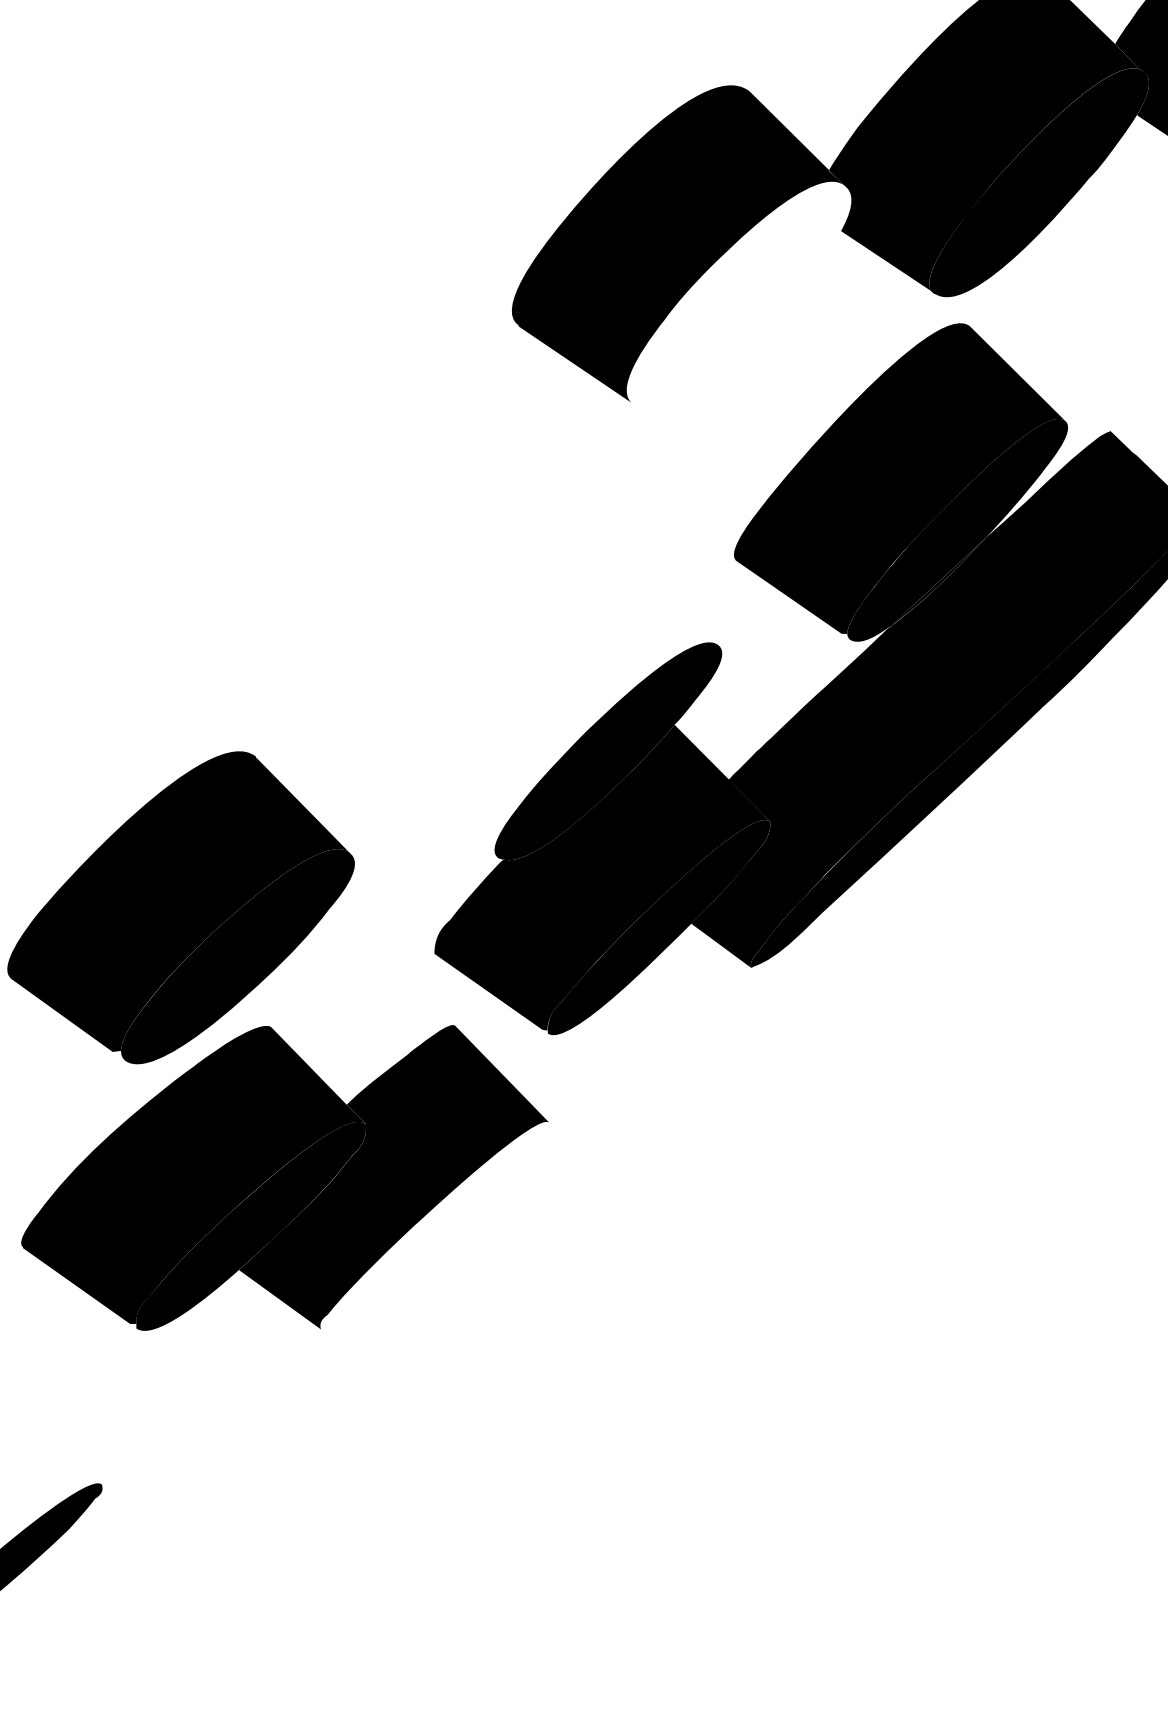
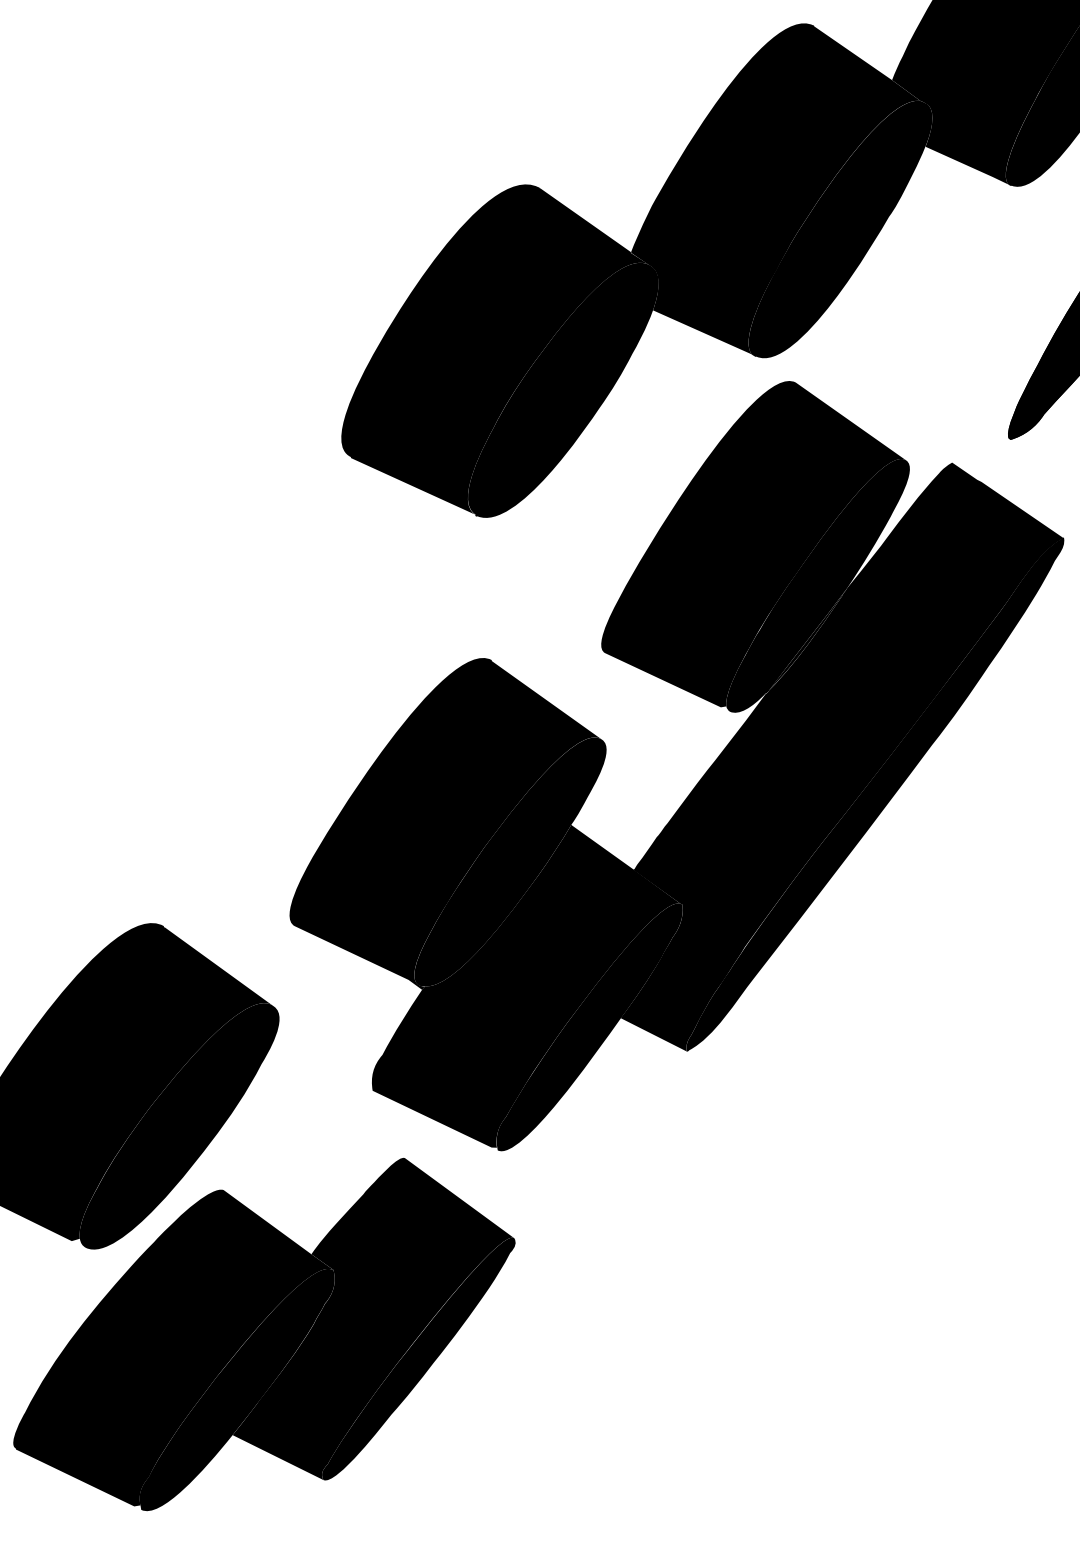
fill: (738, 294) -> (562, 389), added
fill: (550, 703) -> (445, 824), added
fill: (435, 1225) -> (419, 1358), added

